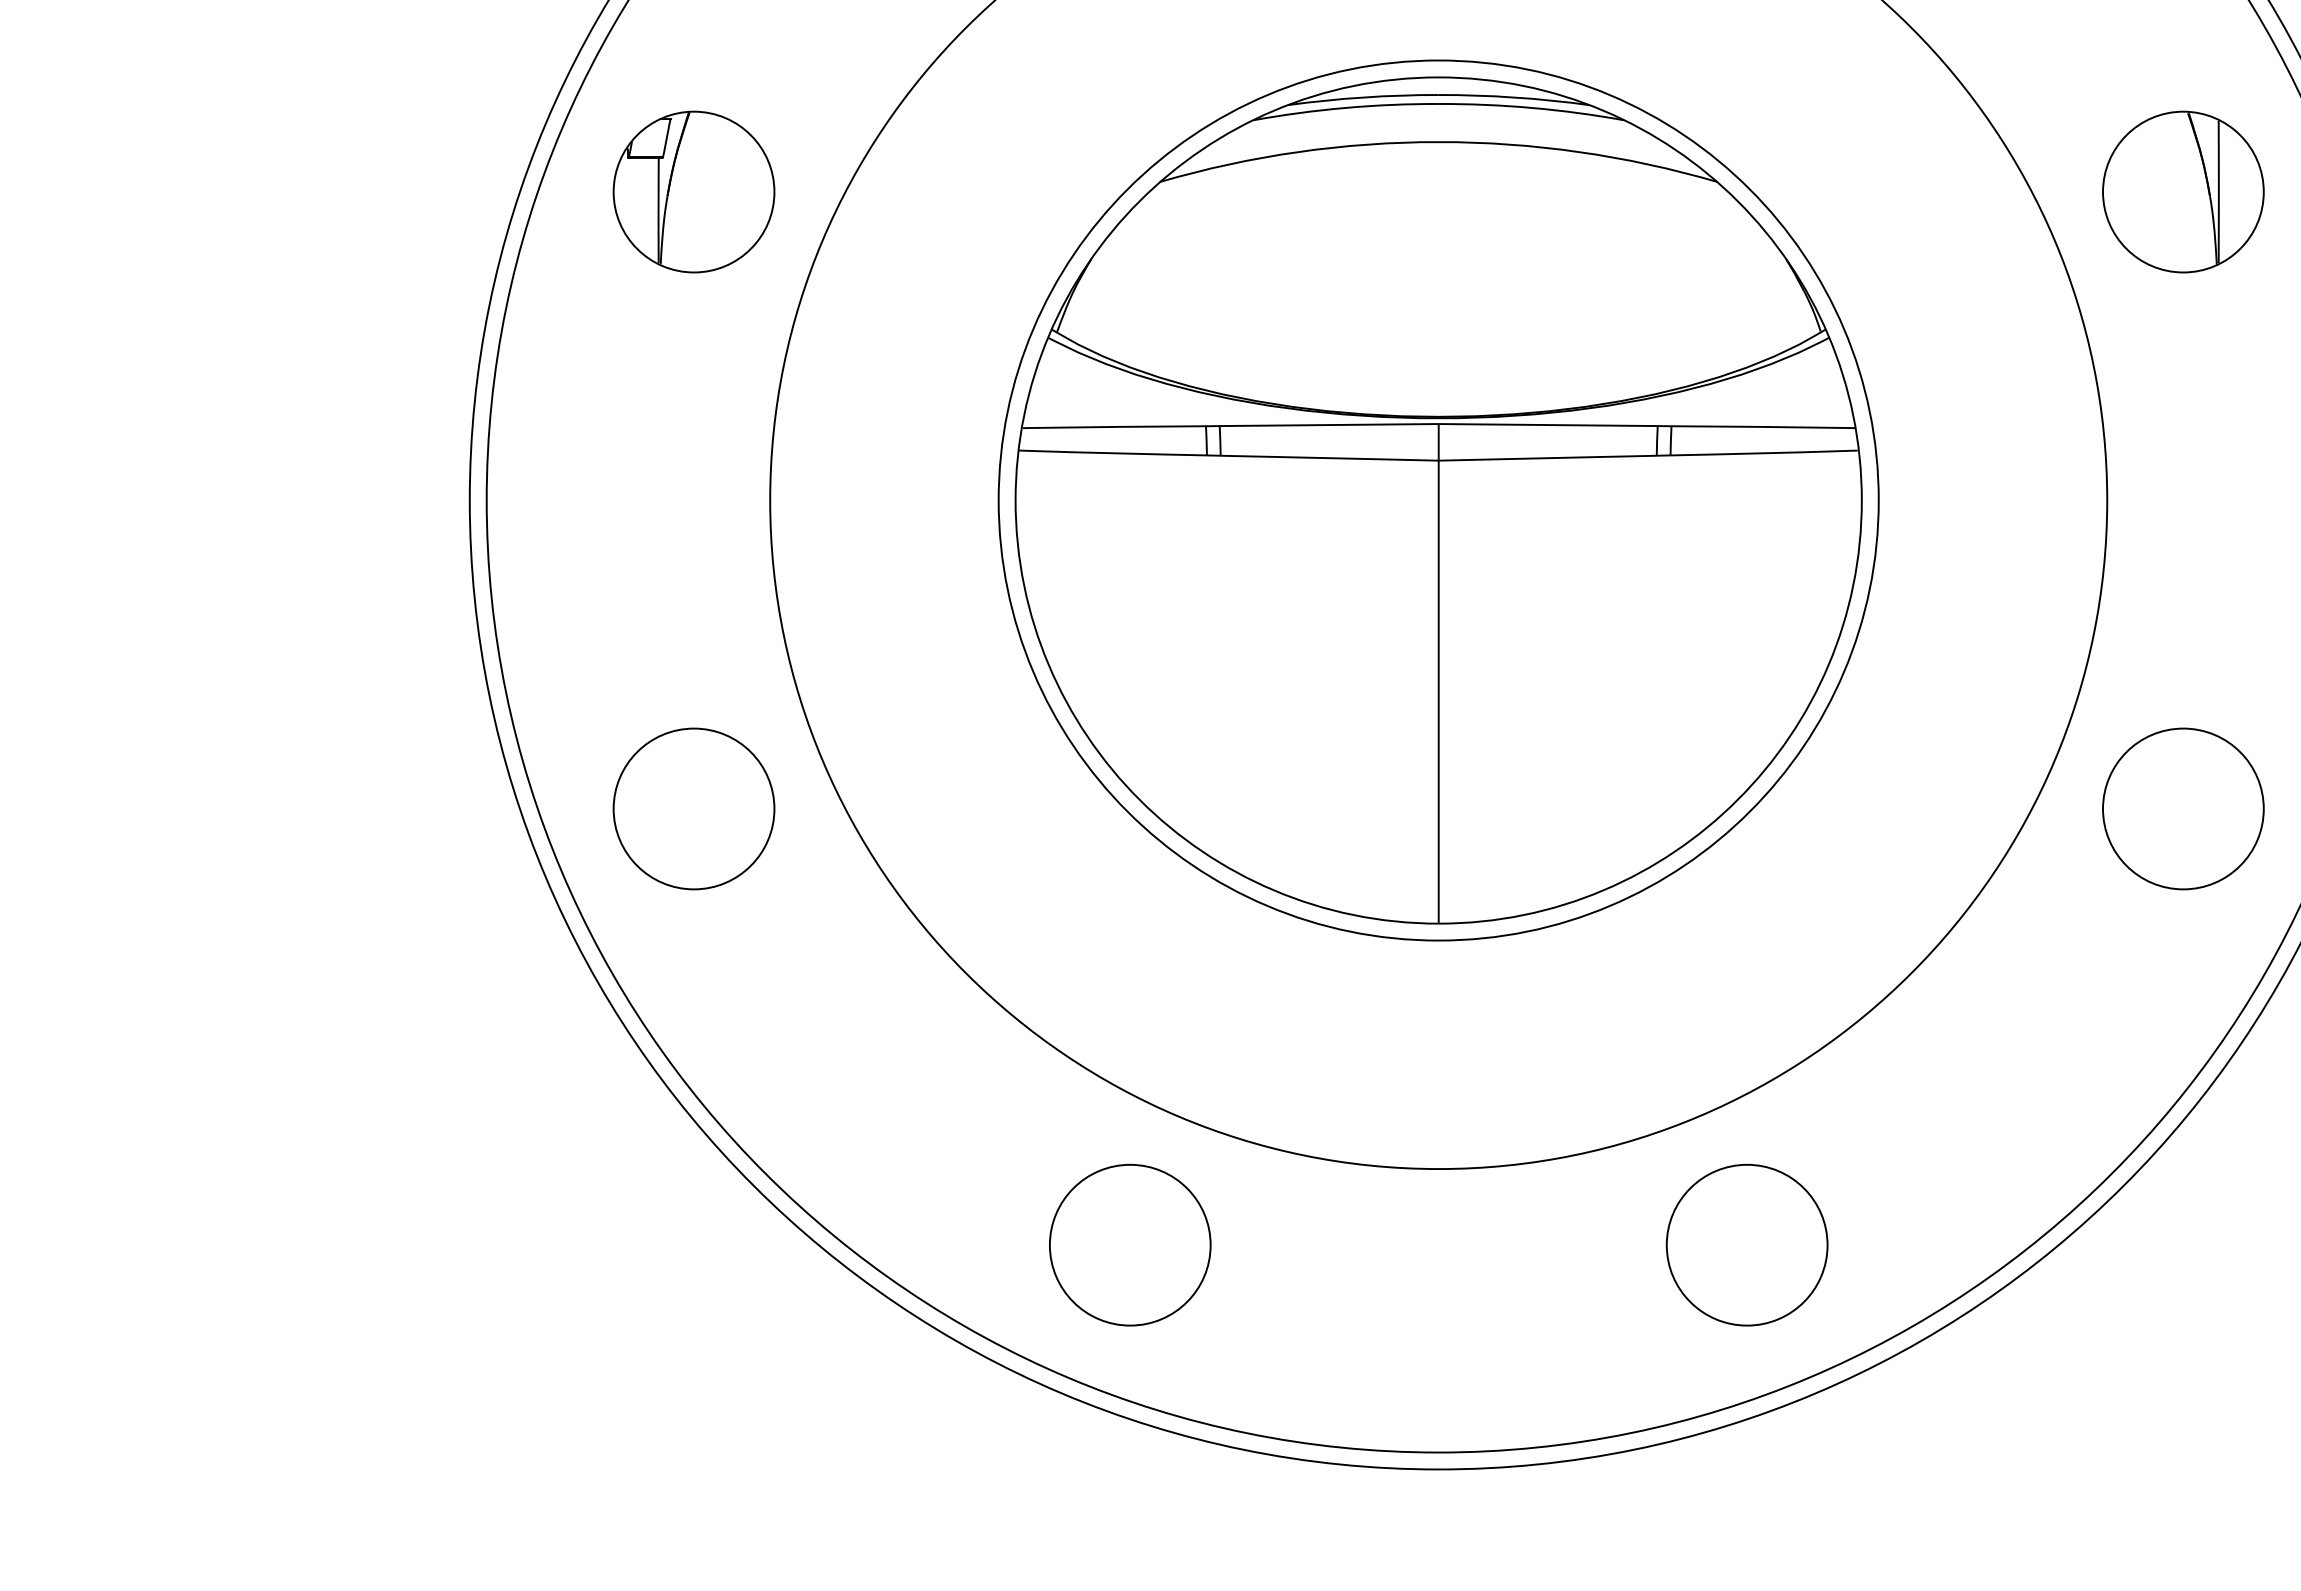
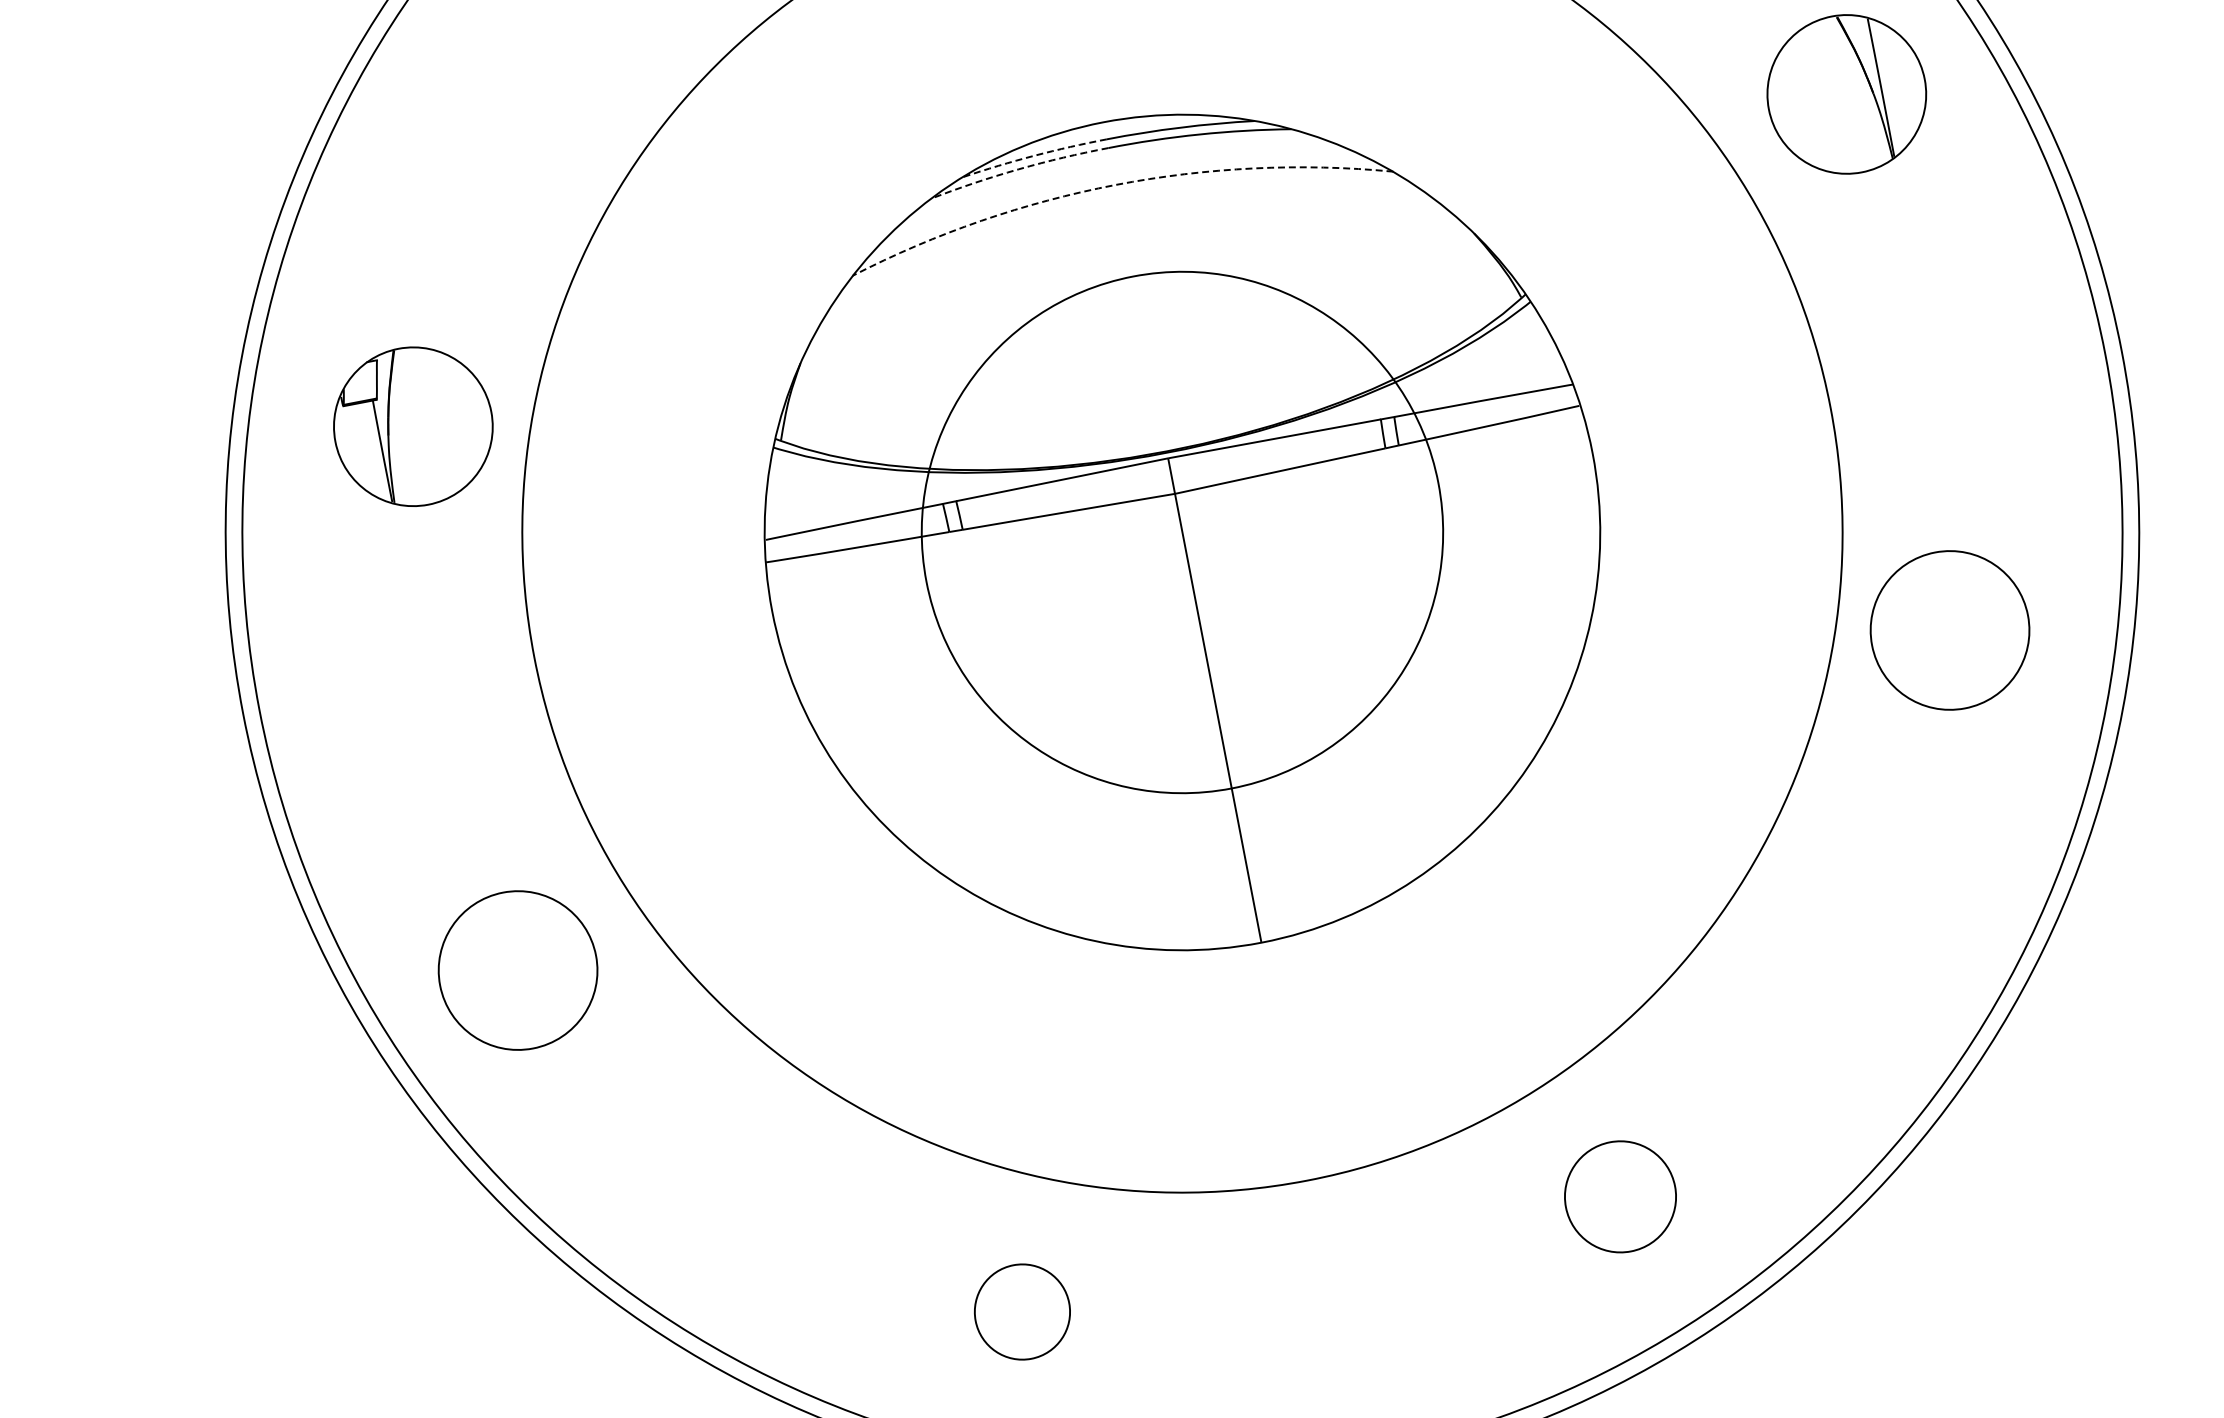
arc: (1363, 97) -> (1034, 155), solid -> dashed
arc: (1345, 107) -> (1018, 168), solid -> dashed
arc: (1438, 142) -> (1115, 185), solid -> dashed
part: (693, 191) -> (412, 426), moved
circle: (1438, 500) -> (1182, 532), size x0.6
circle: (2183, 808) -> (1950, 629), moved
circle: (1129, 1244) -> (1021, 1311), size x0.6
circle: (1746, 1244) -> (1619, 1196), size x0.7

